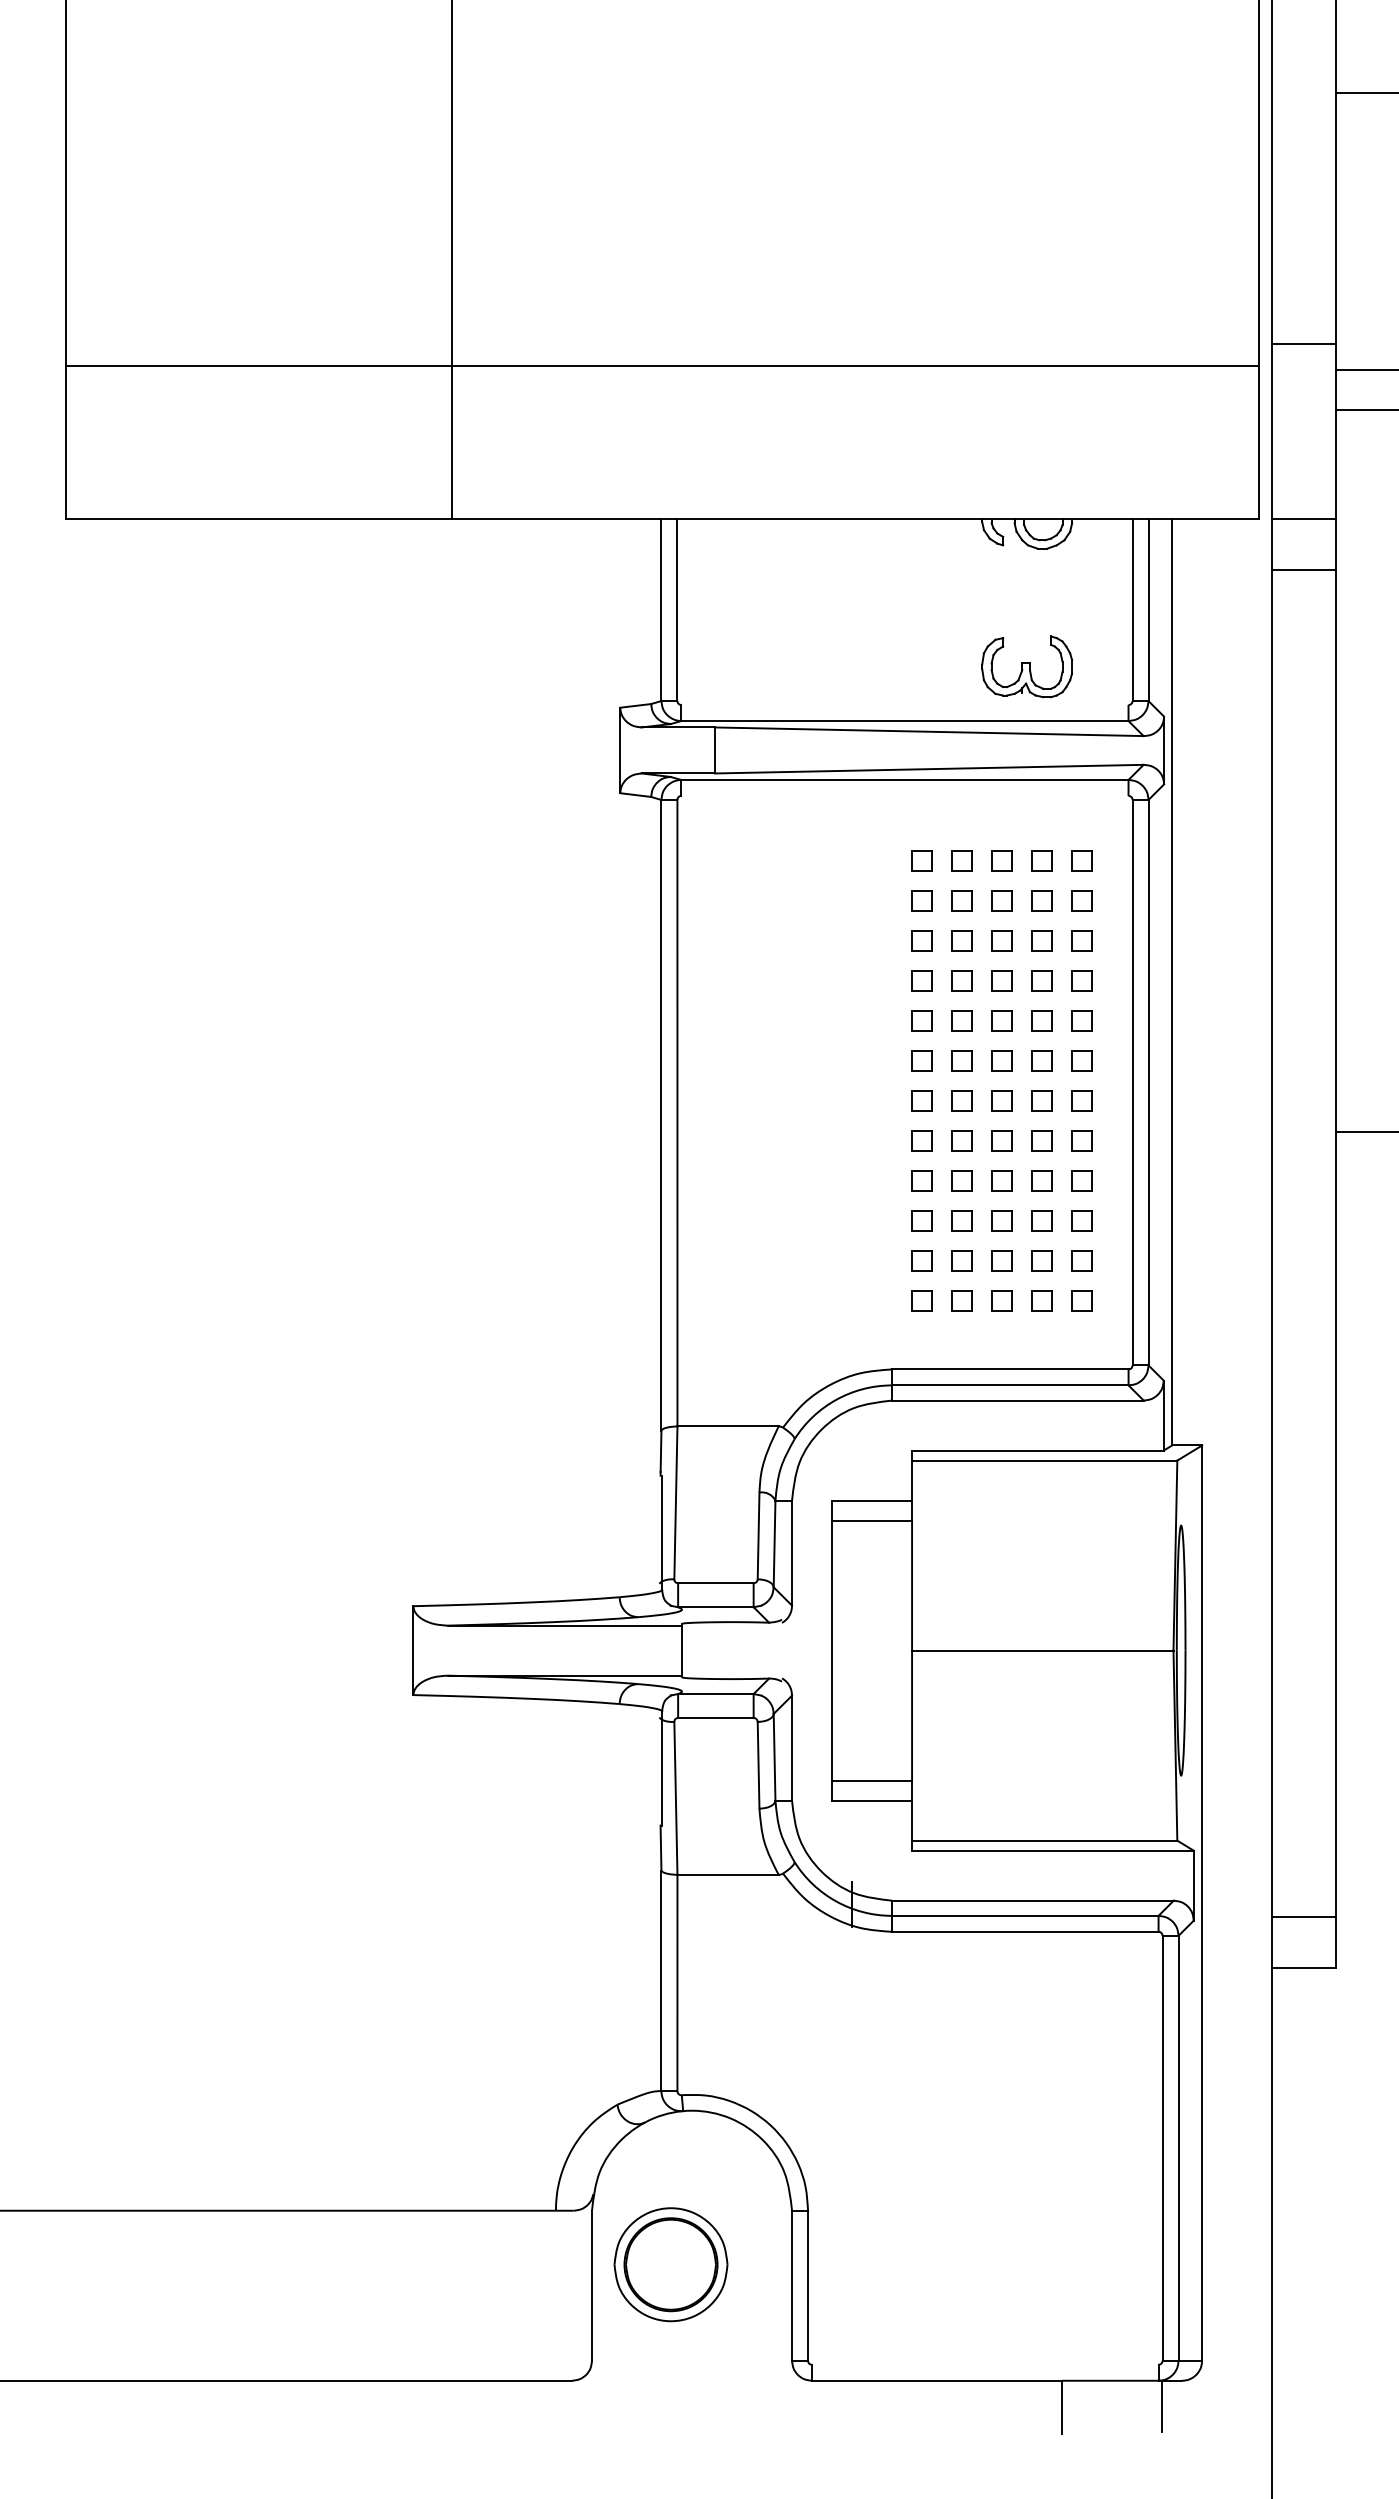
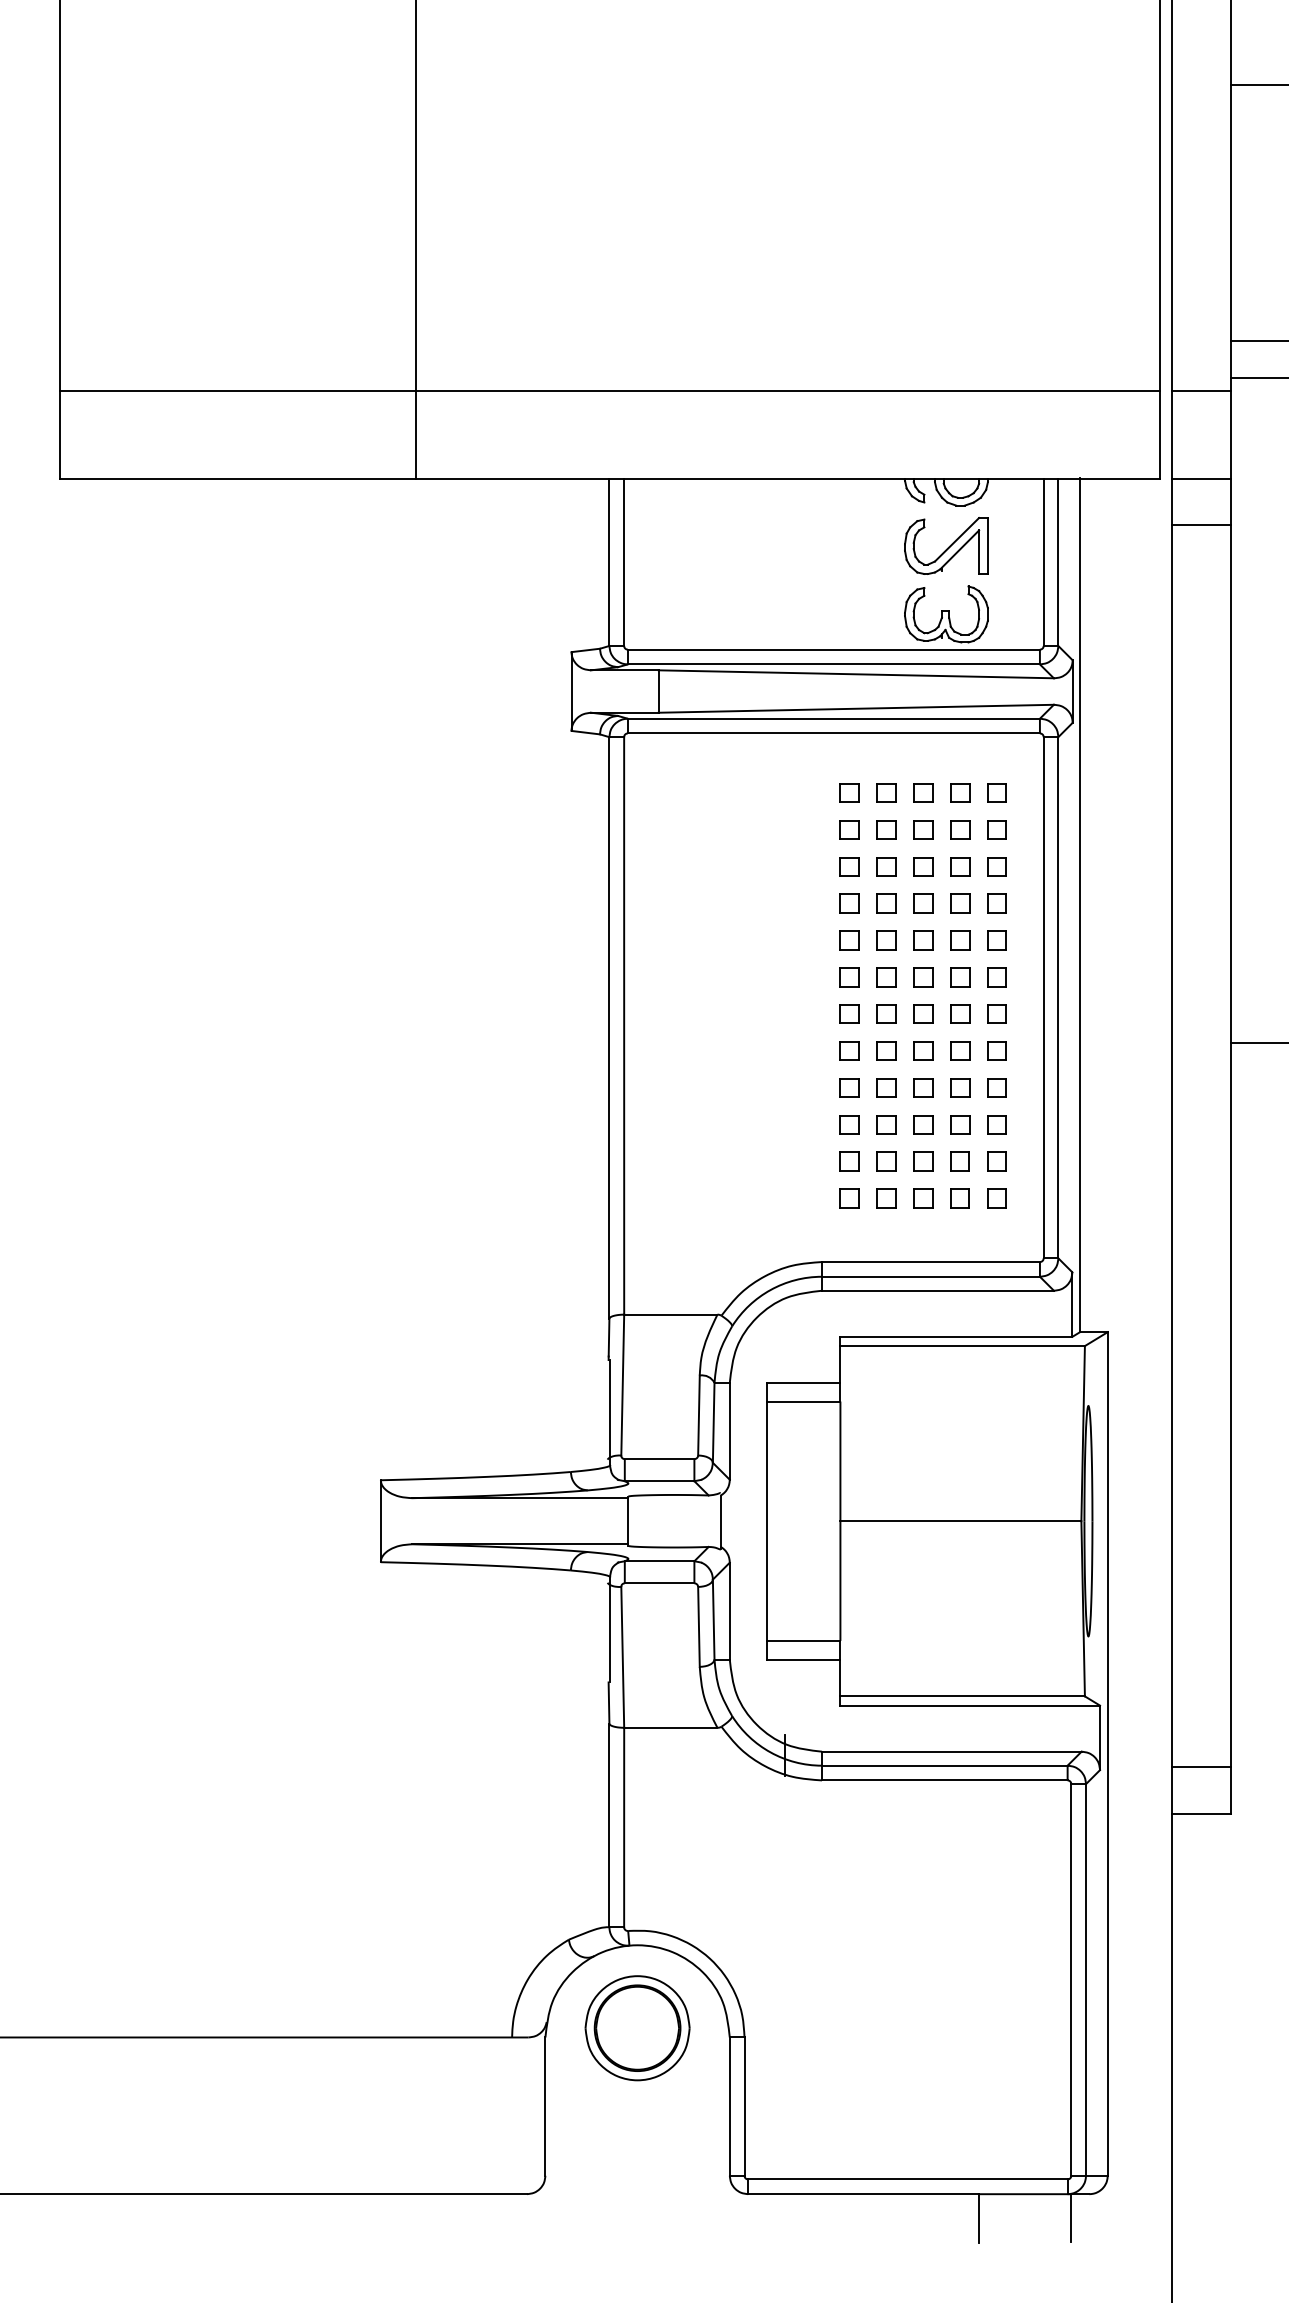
line: (1303, 344) -> (1201, 391), moved
line: (661, 366) -> (609, 391), moved
part: (1026, 592) -> (945, 545), added
line: (904, 705) -> (833, 650), added
line: (904, 795) -> (833, 733), added
line: (782, 1651) -> (721, 1522), added
part: (670, 2264) -> (637, 2028), moved
line: (985, 2364) -> (908, 2179), added

